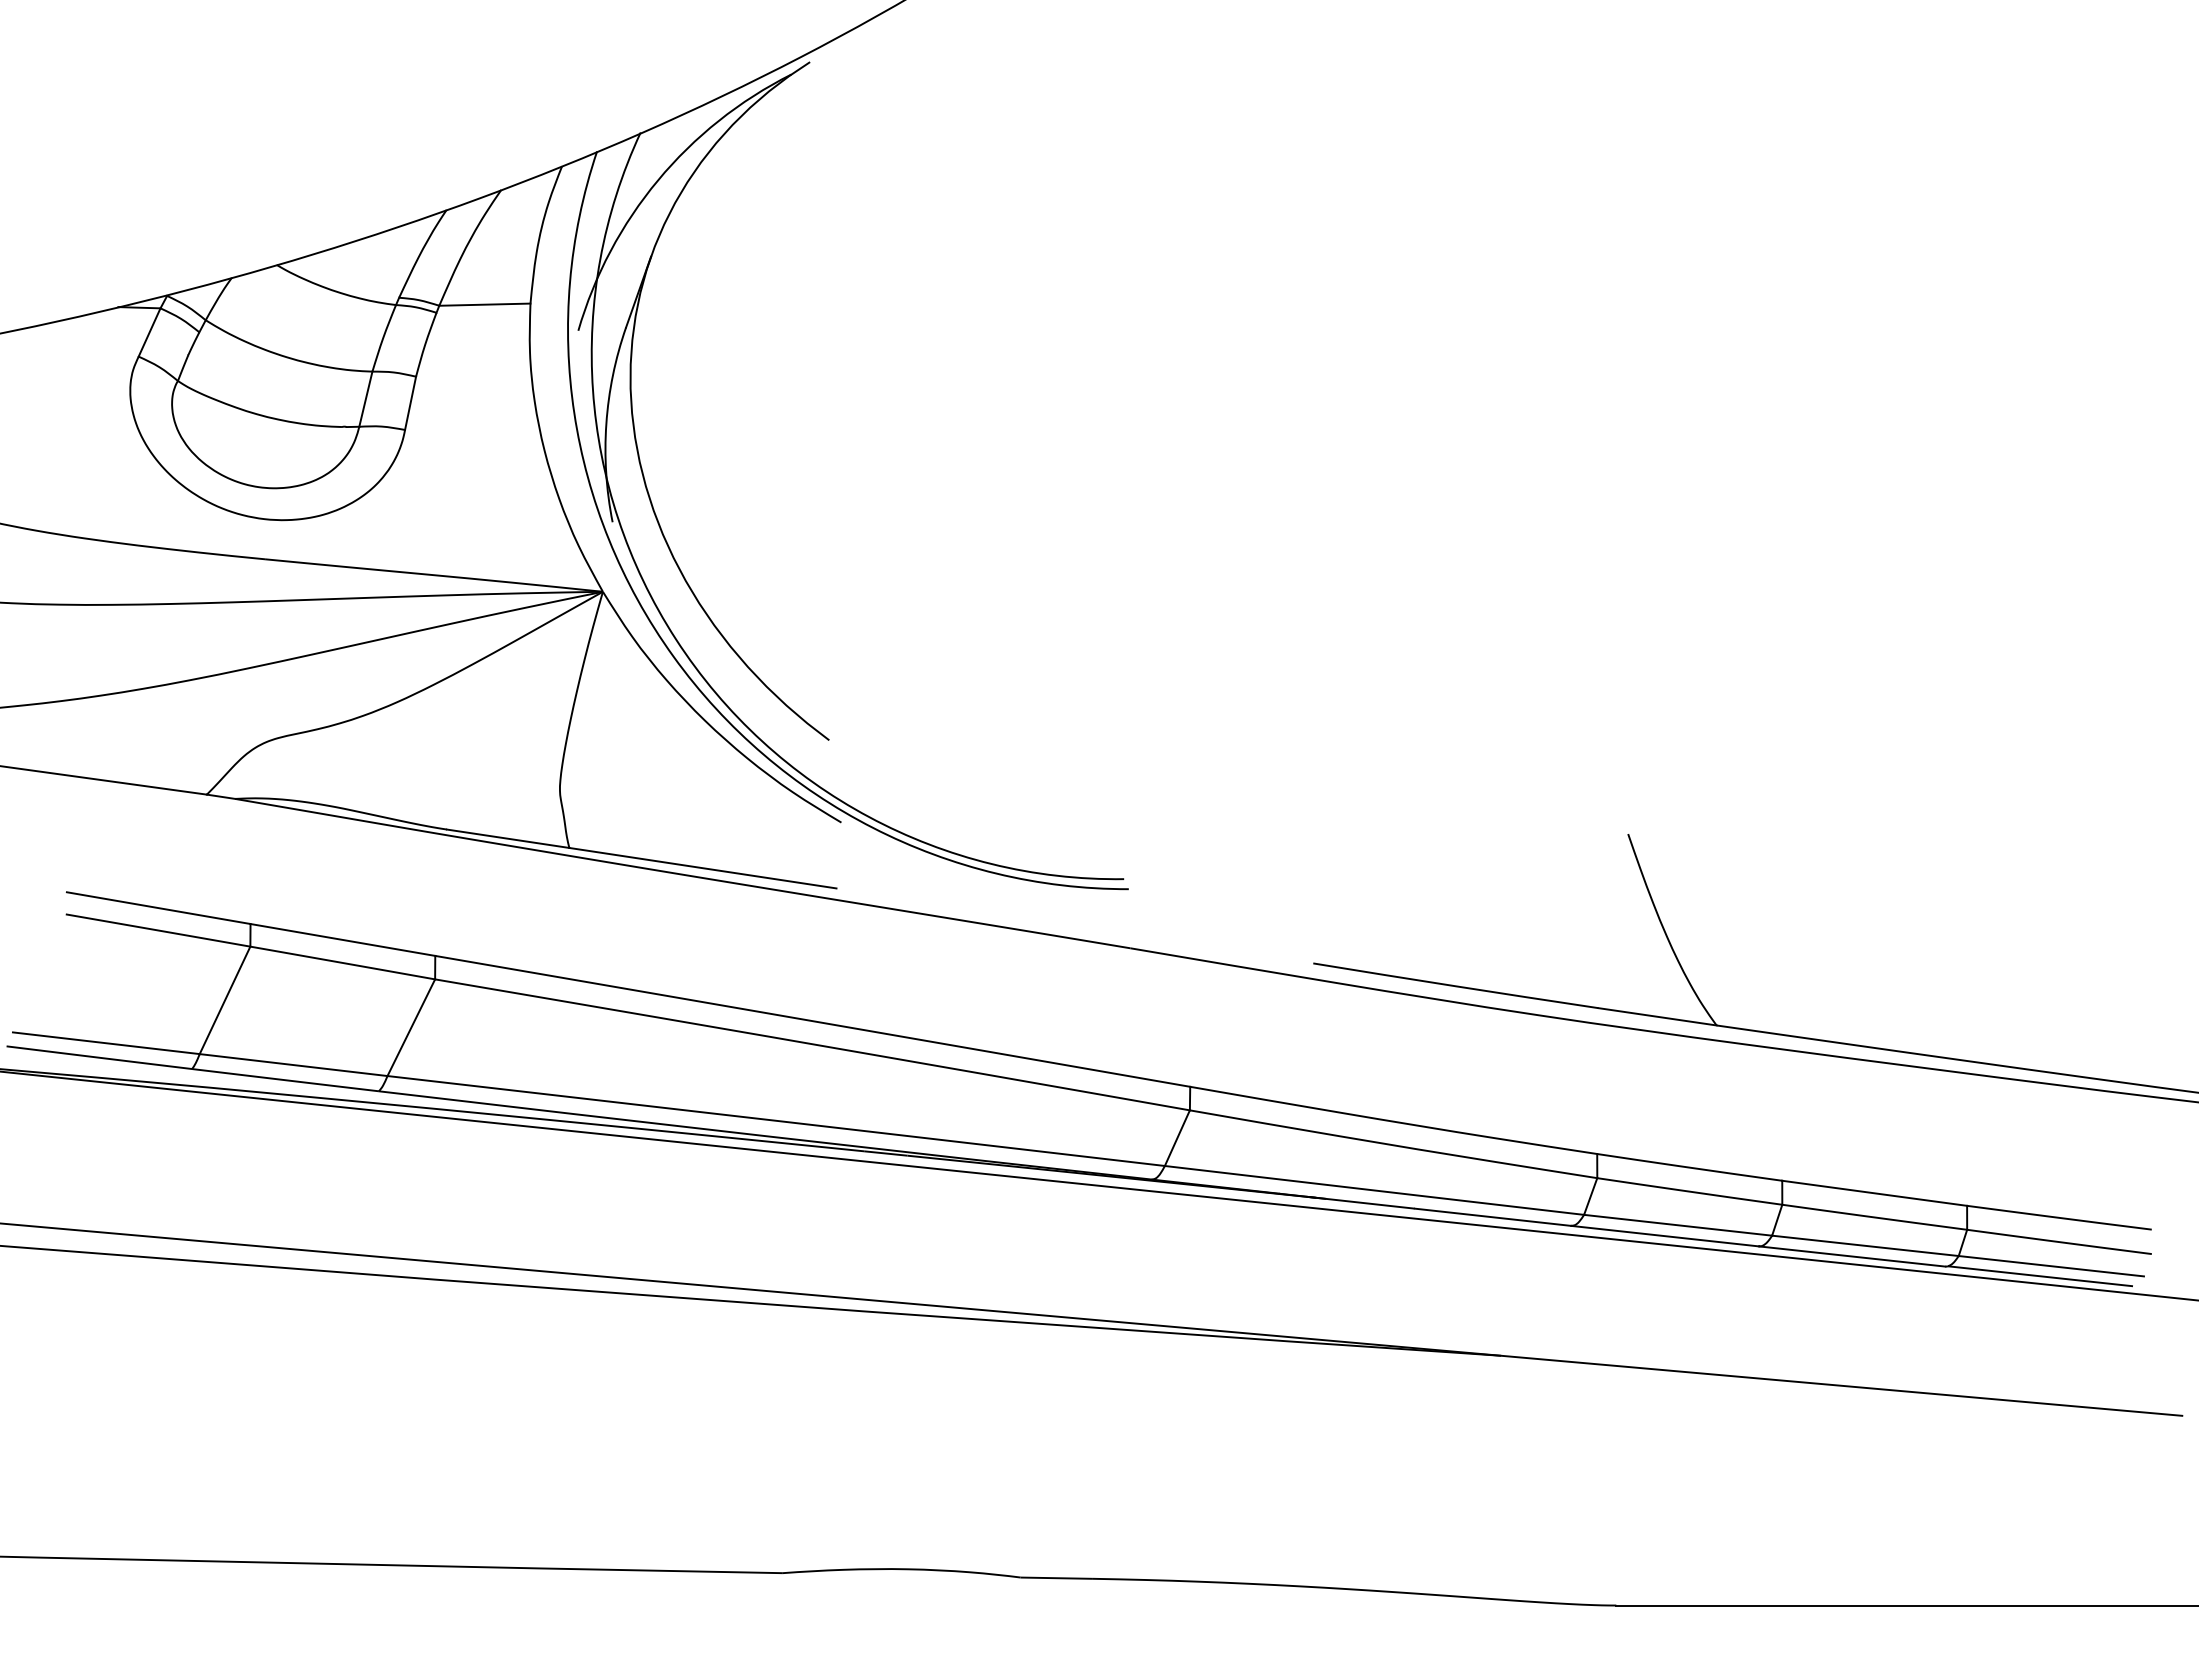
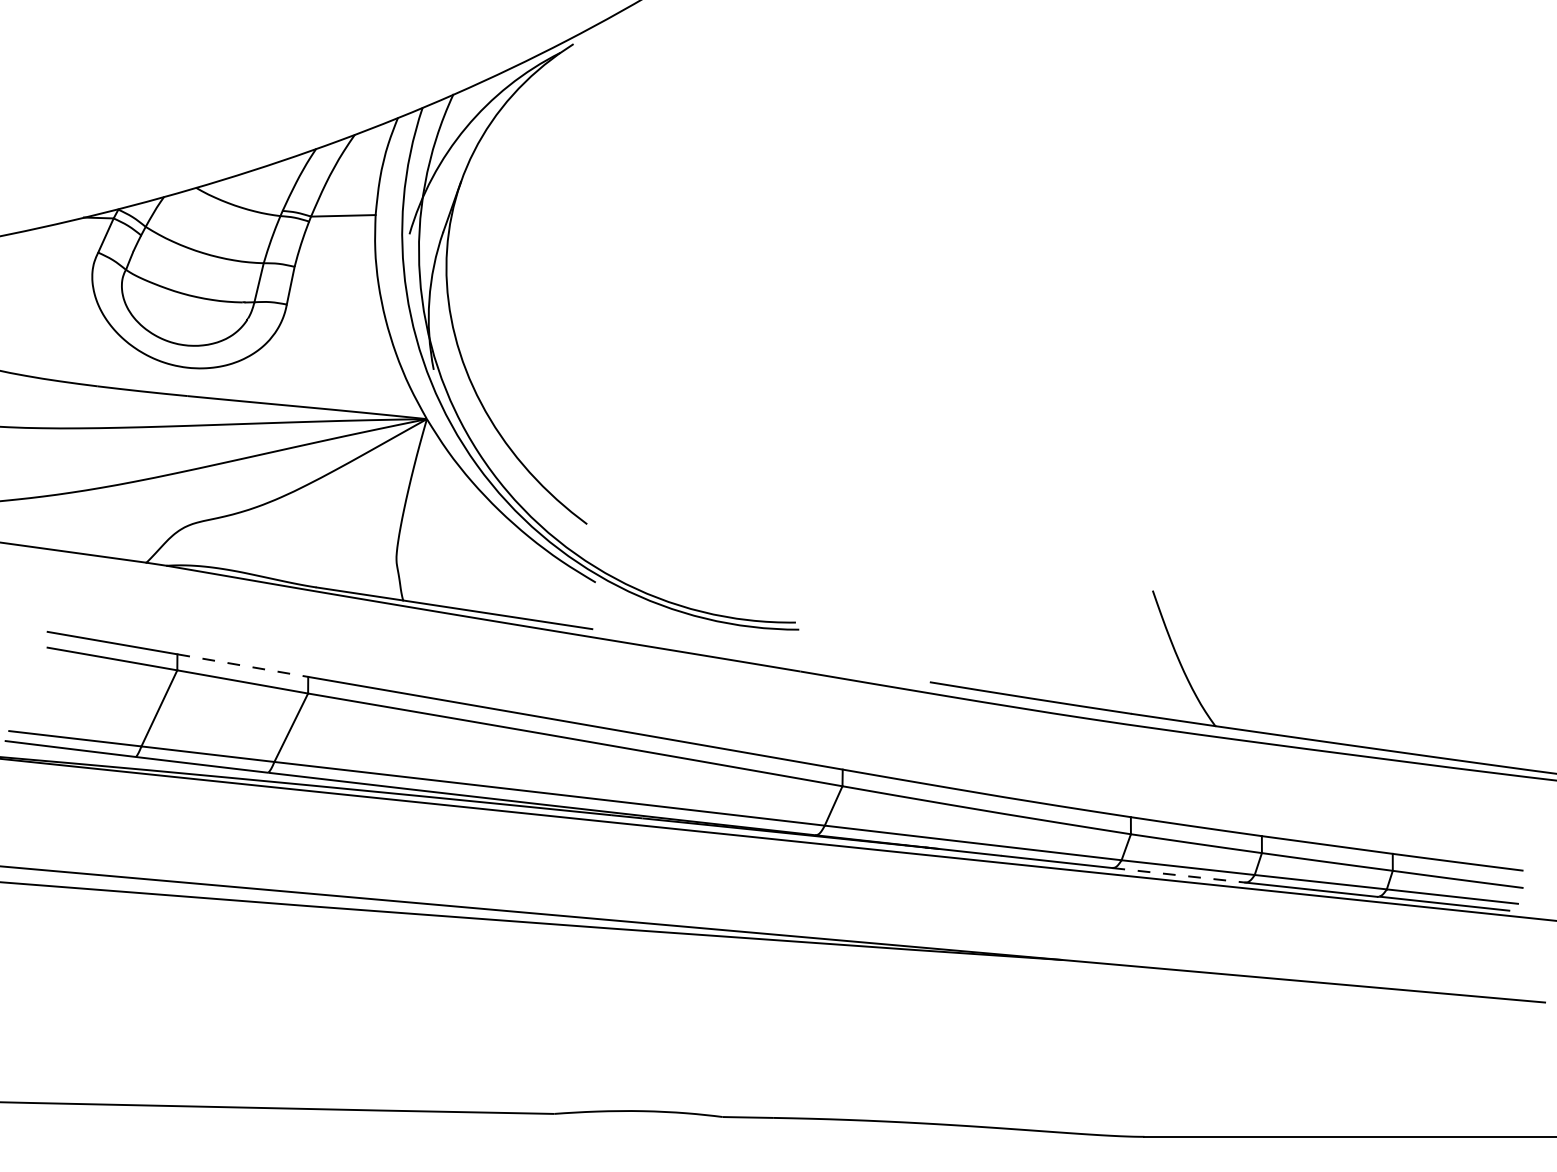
line: (342, 939) -> (242, 665), solid -> dashed
line: (1665, 1236) -> (1179, 875), solid -> dashed

